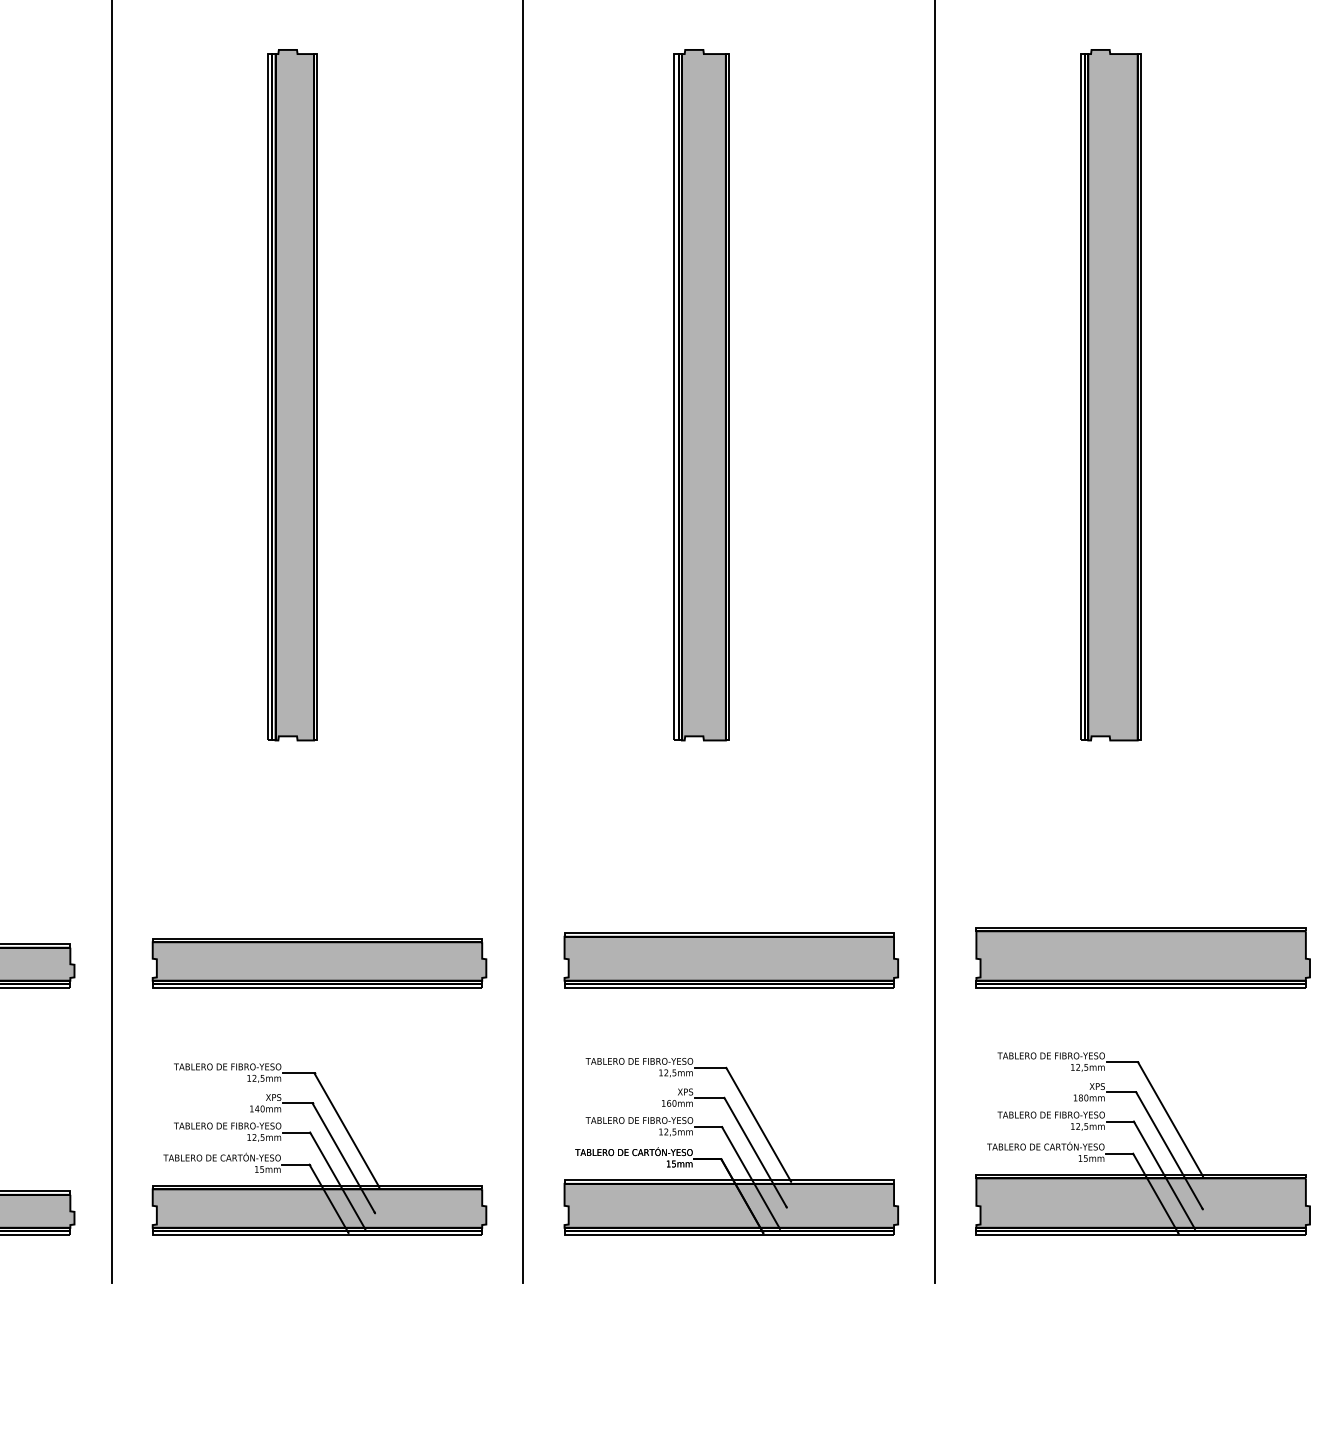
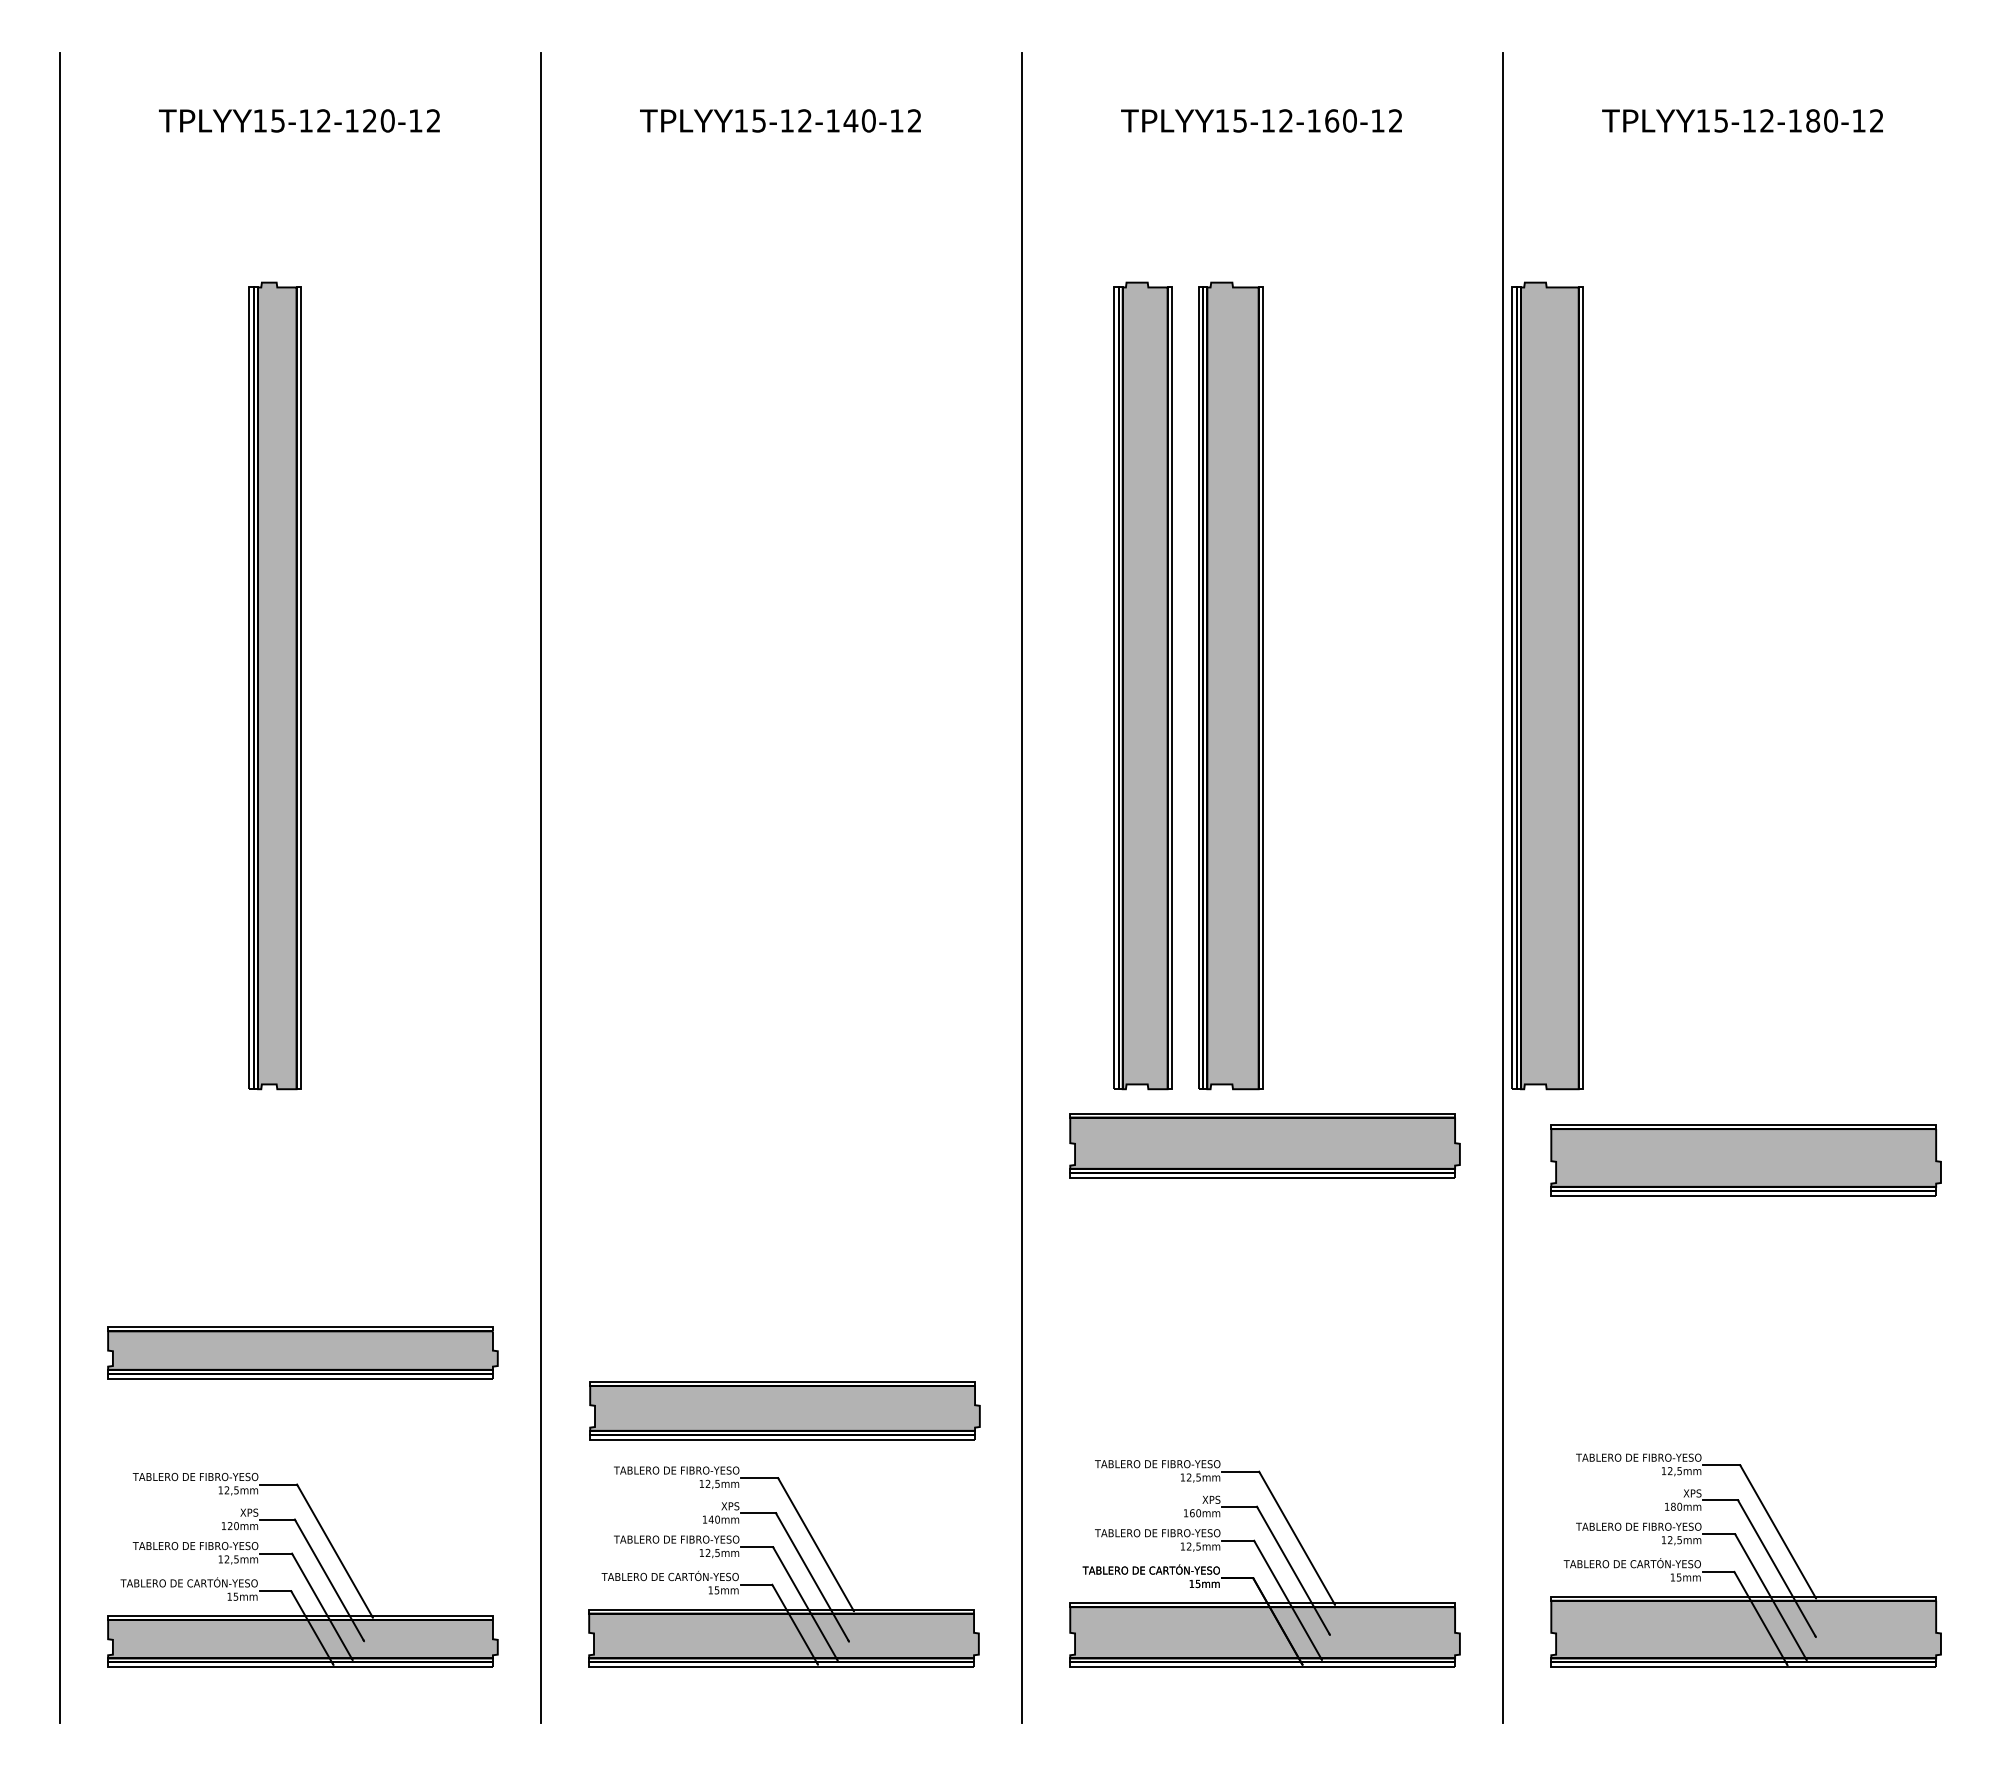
part: (292, 394) -> (1142, 685), moved
part: (1110, 394) -> (1547, 685), moved
part: (1142, 958) -> (1745, 1160), moved
part: (730, 960) -> (1264, 1145), moved
part: (319, 963) -> (784, 1410), moved

